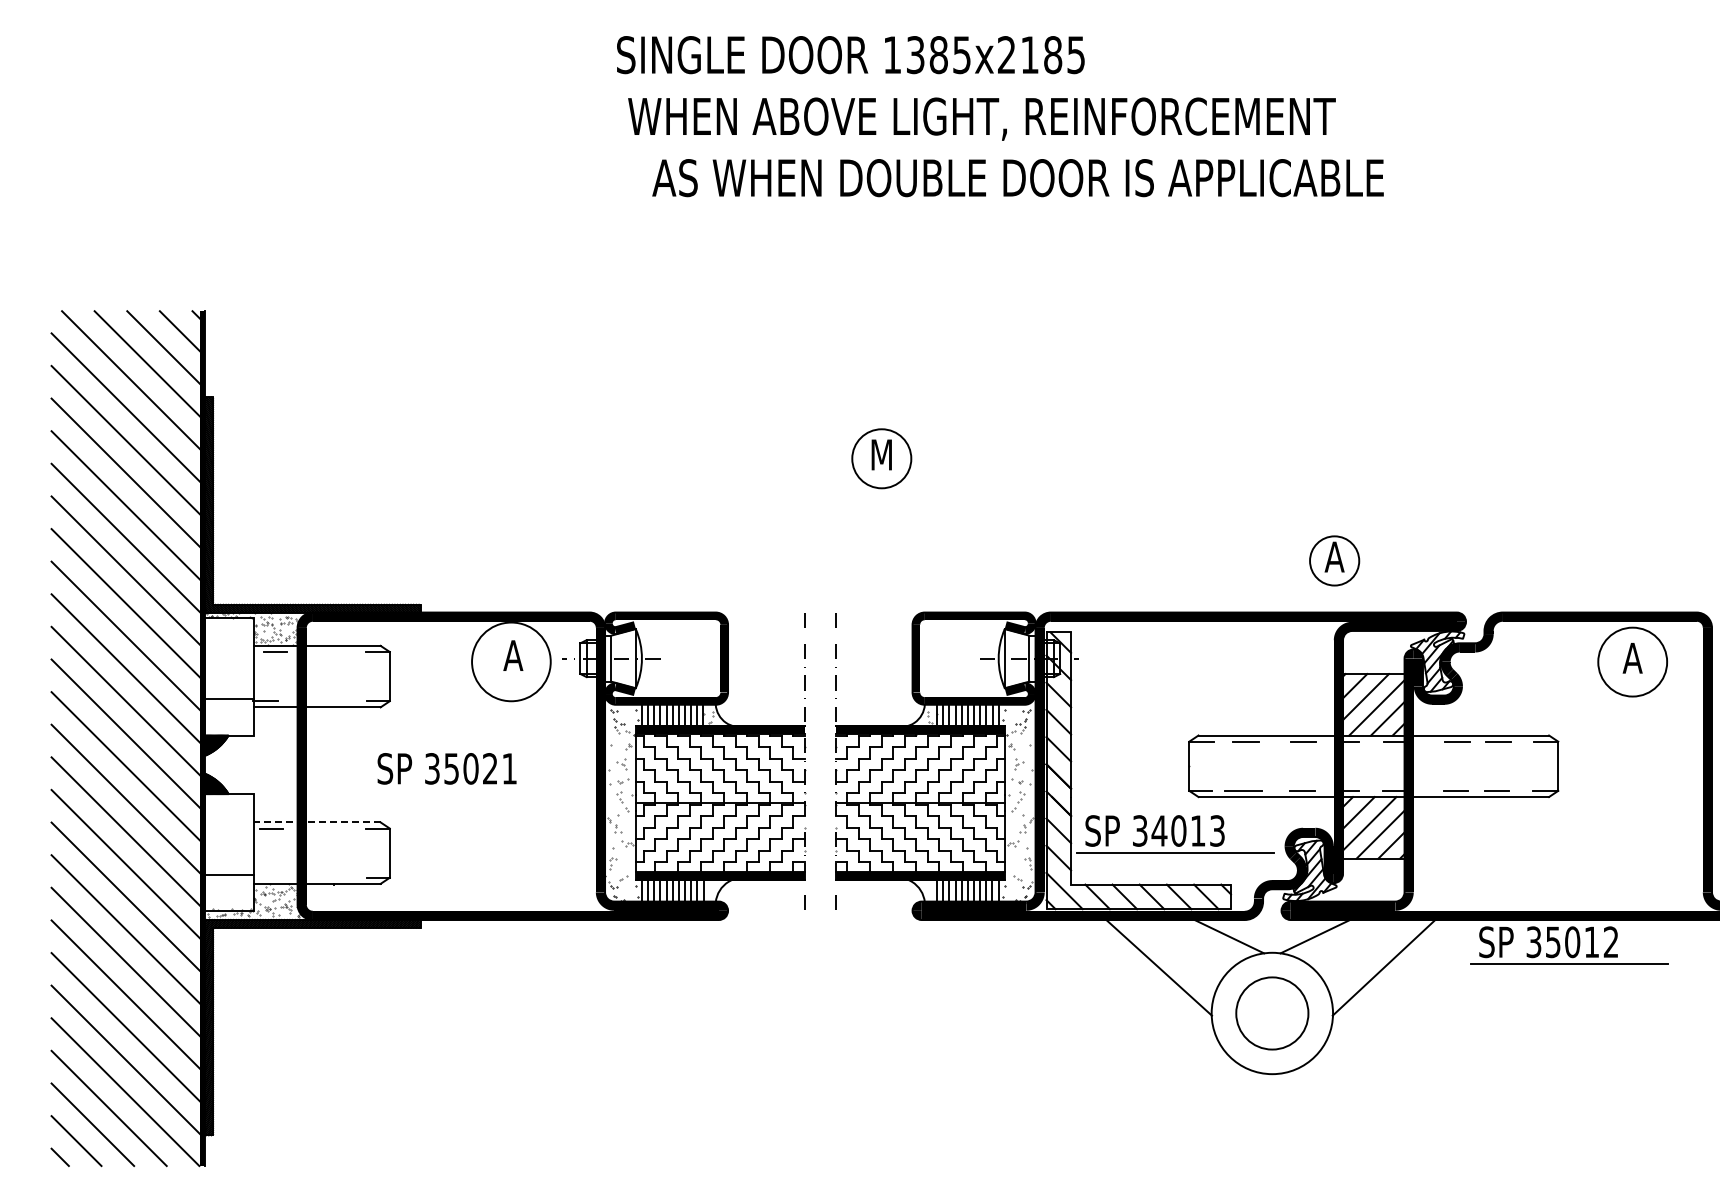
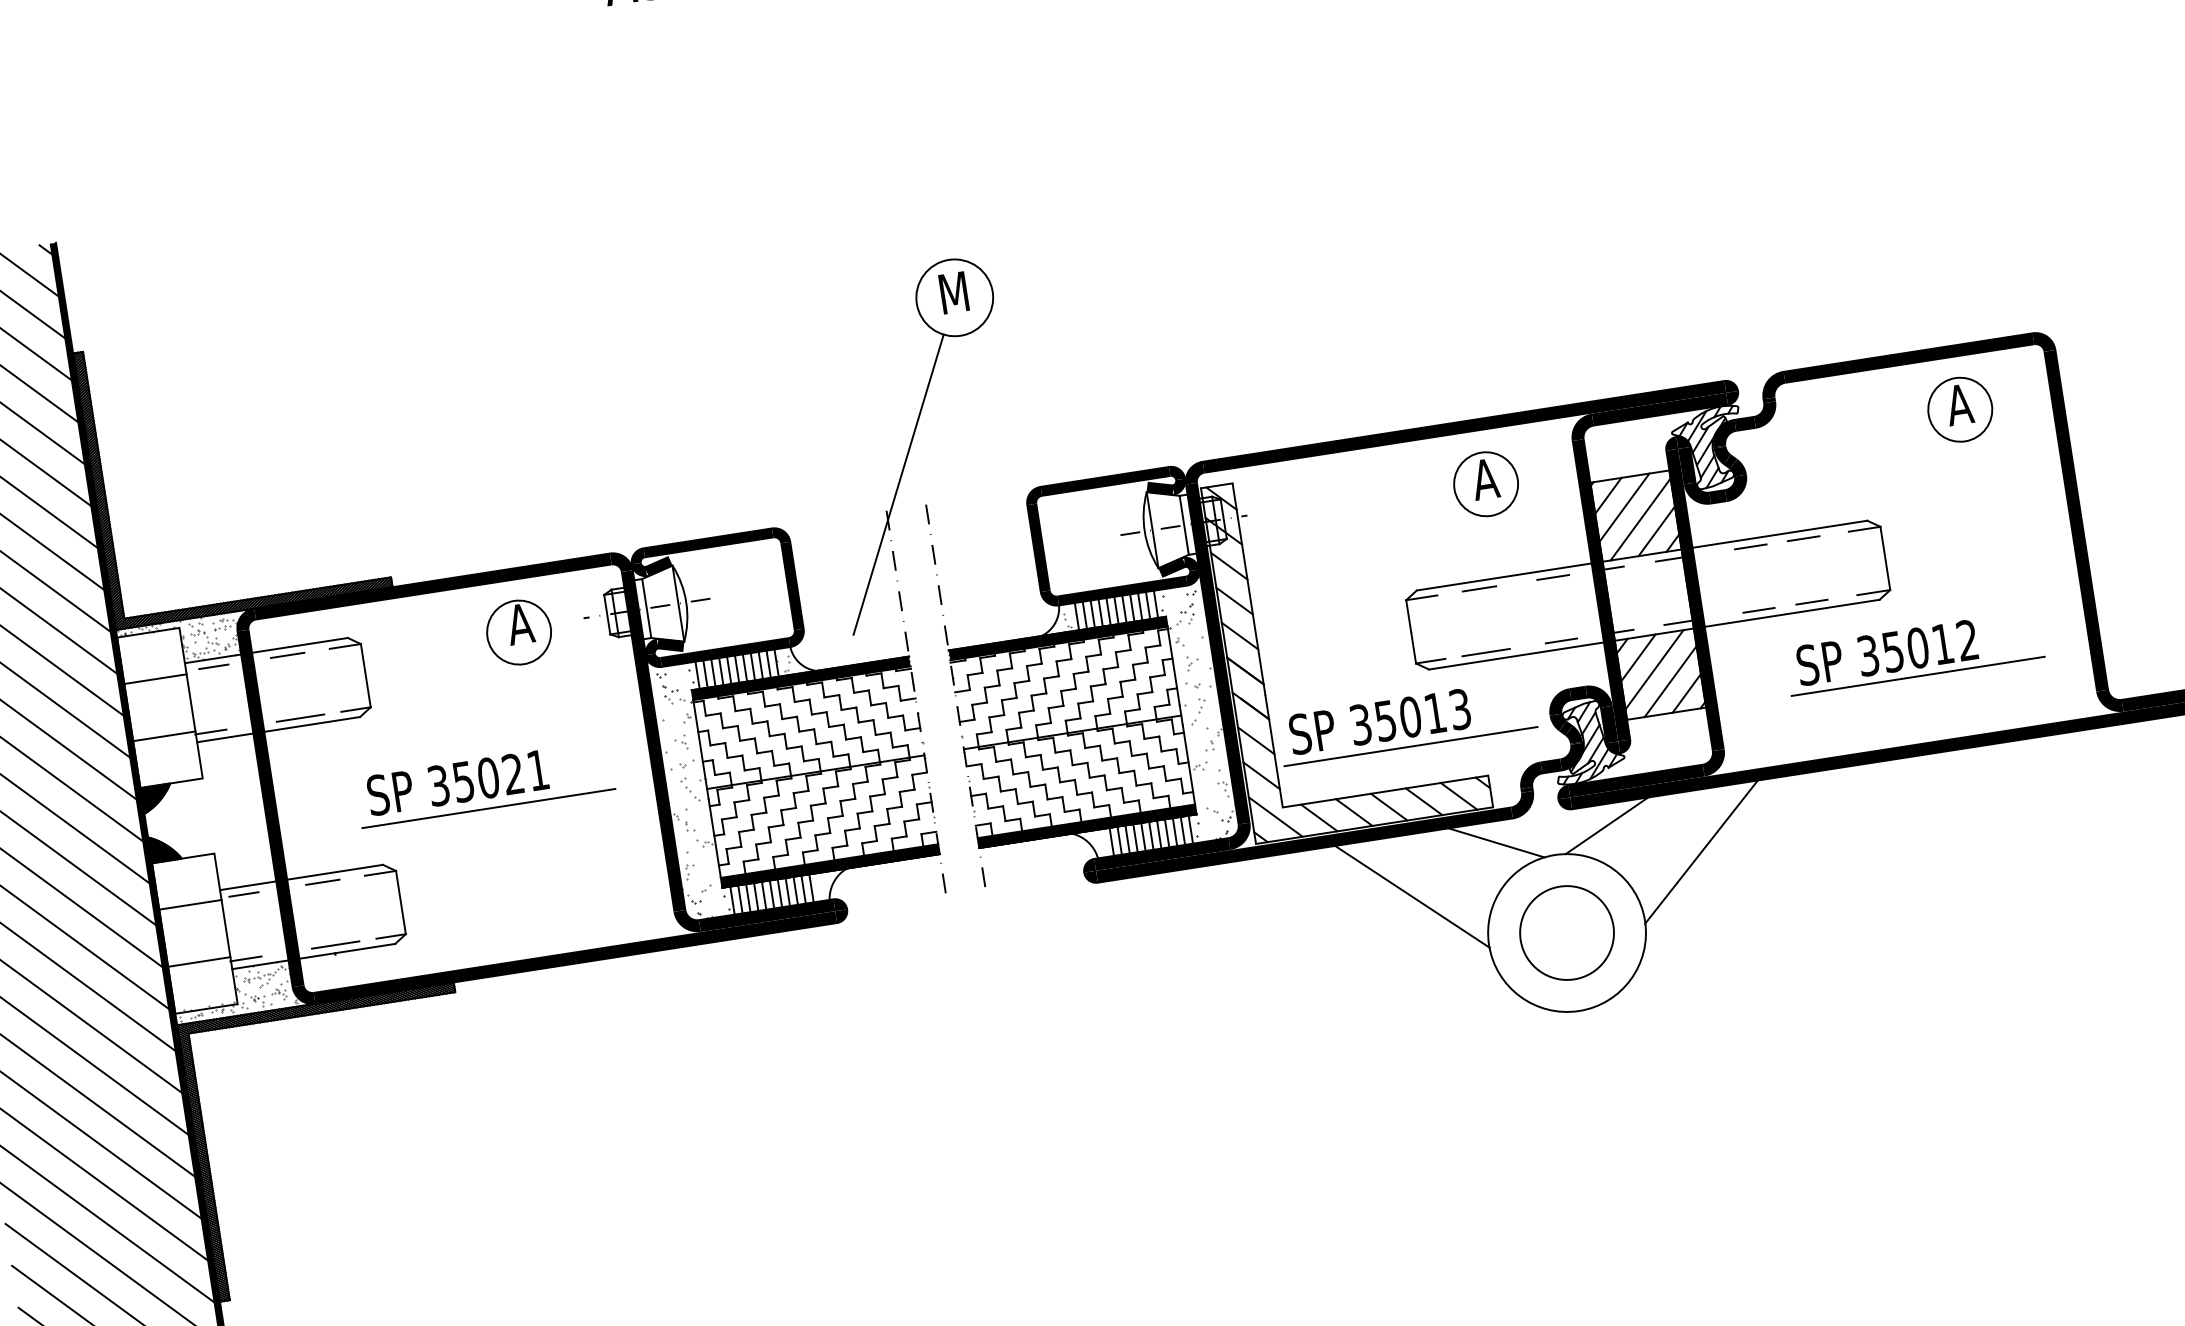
part: (1334, 560) -> (1485, 483), moved
line: (817, 593) -> (898, 483), added
line: (332, 652) -> (287, 656), added
line: (229, 654) -> (155, 679), added
circle: (511, 661) -> (519, 632), size x0.62
circle: (1632, 661) -> (1959, 409), size x0.71
line: (334, 701) -> (299, 718), added
line: (467, 792) -> (488, 809), added
line: (316, 822) -> (300, 877), dashed -> solid
line: (332, 828) -> (322, 882), added
line: (229, 830) -> (190, 905), added
text: (1159, 830) -> (1385, 720), 34013 -> 35013
line: (265, 877) -> (246, 958), added
line: (334, 877) -> (334, 944), added
part: (1569, 945) -> (1914, 652), moved

